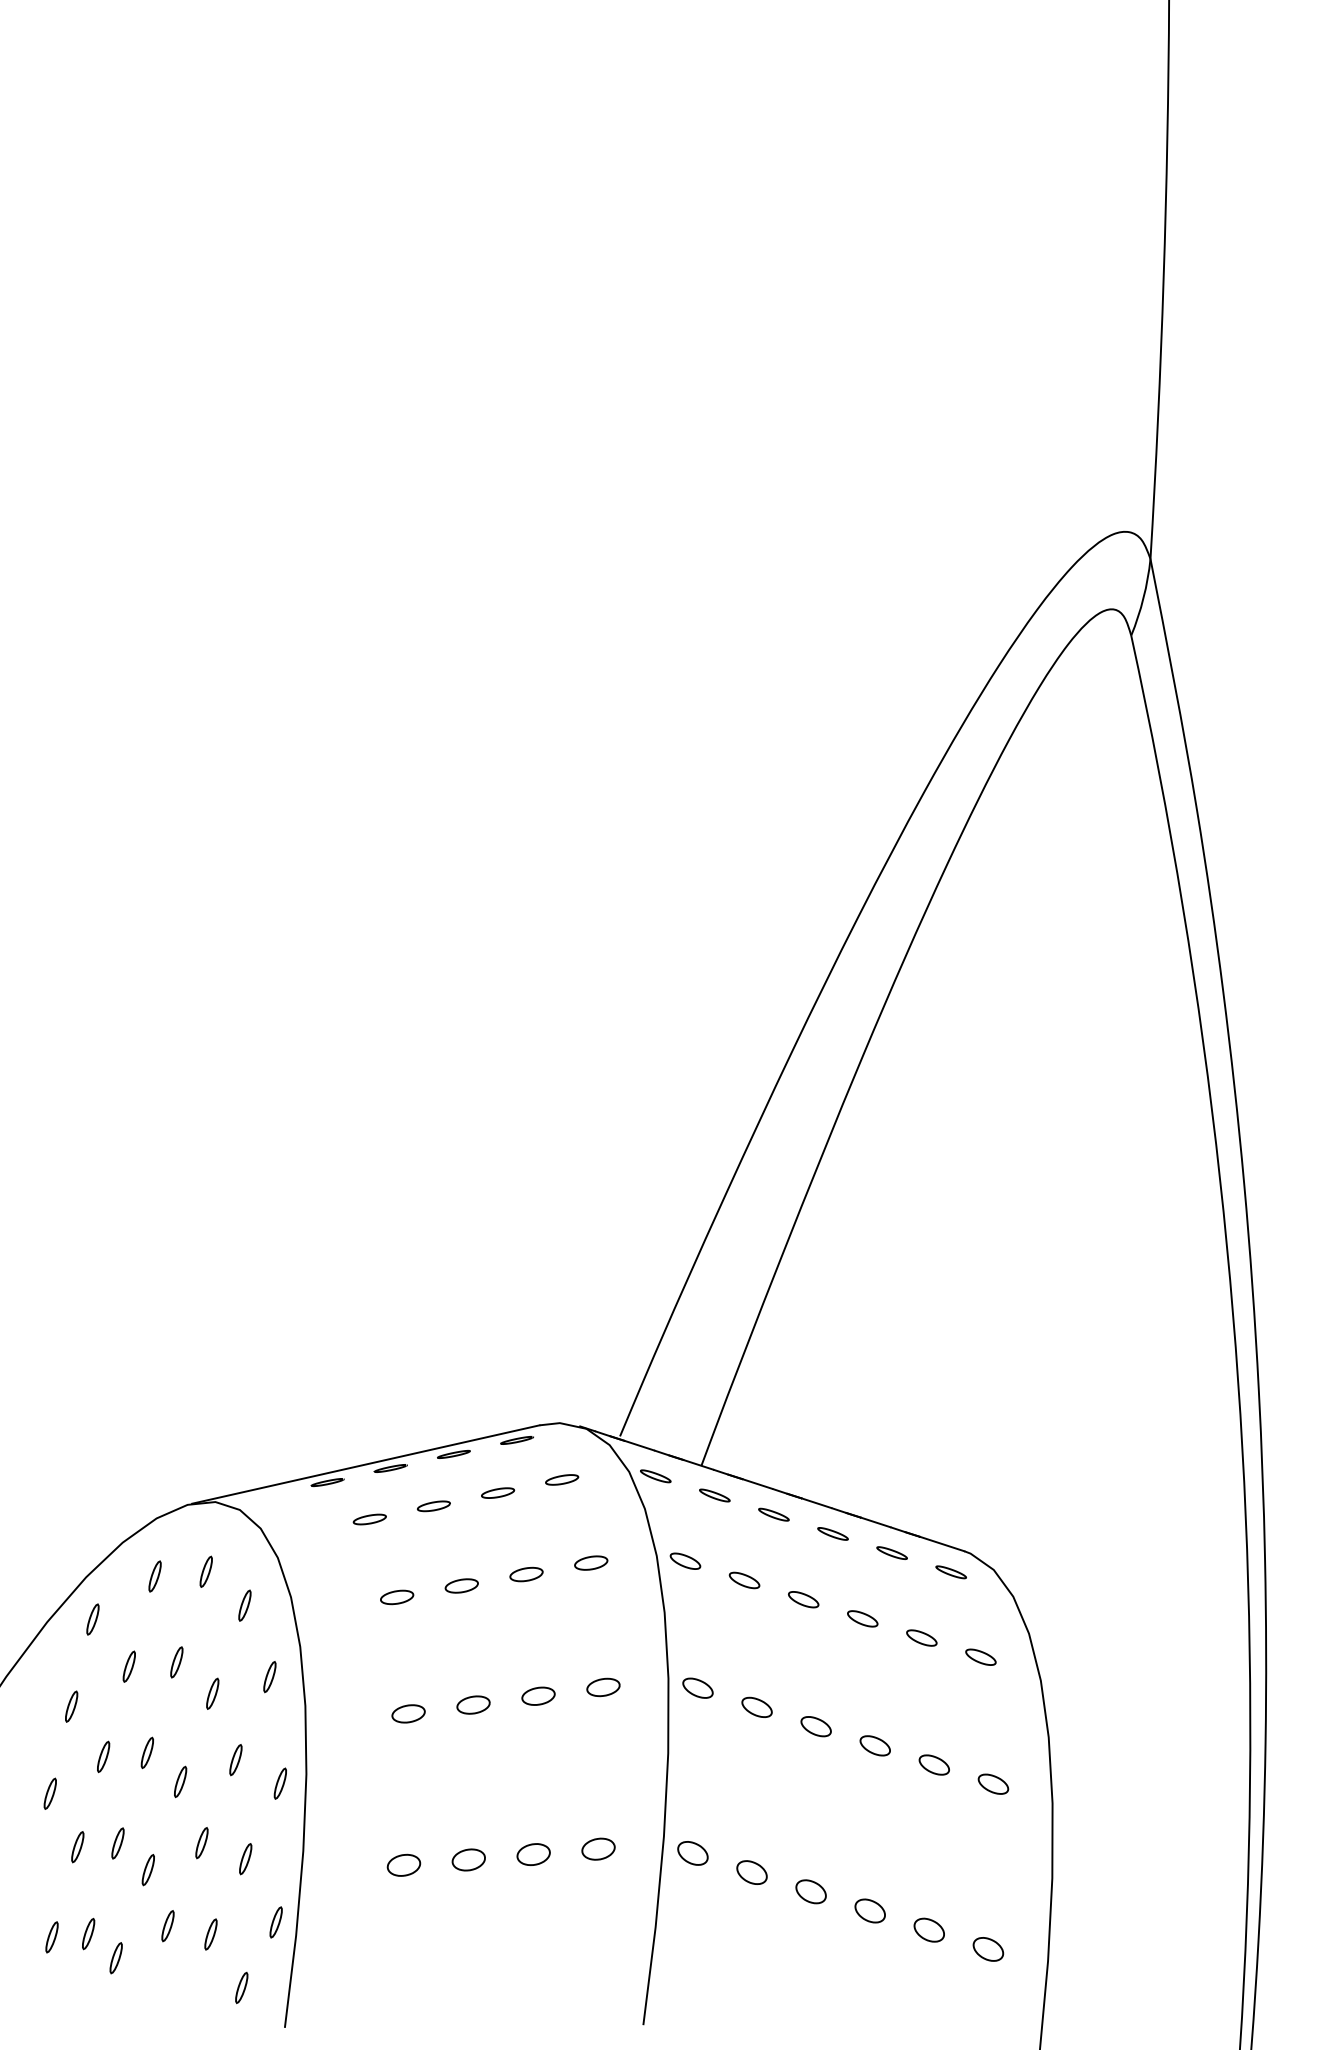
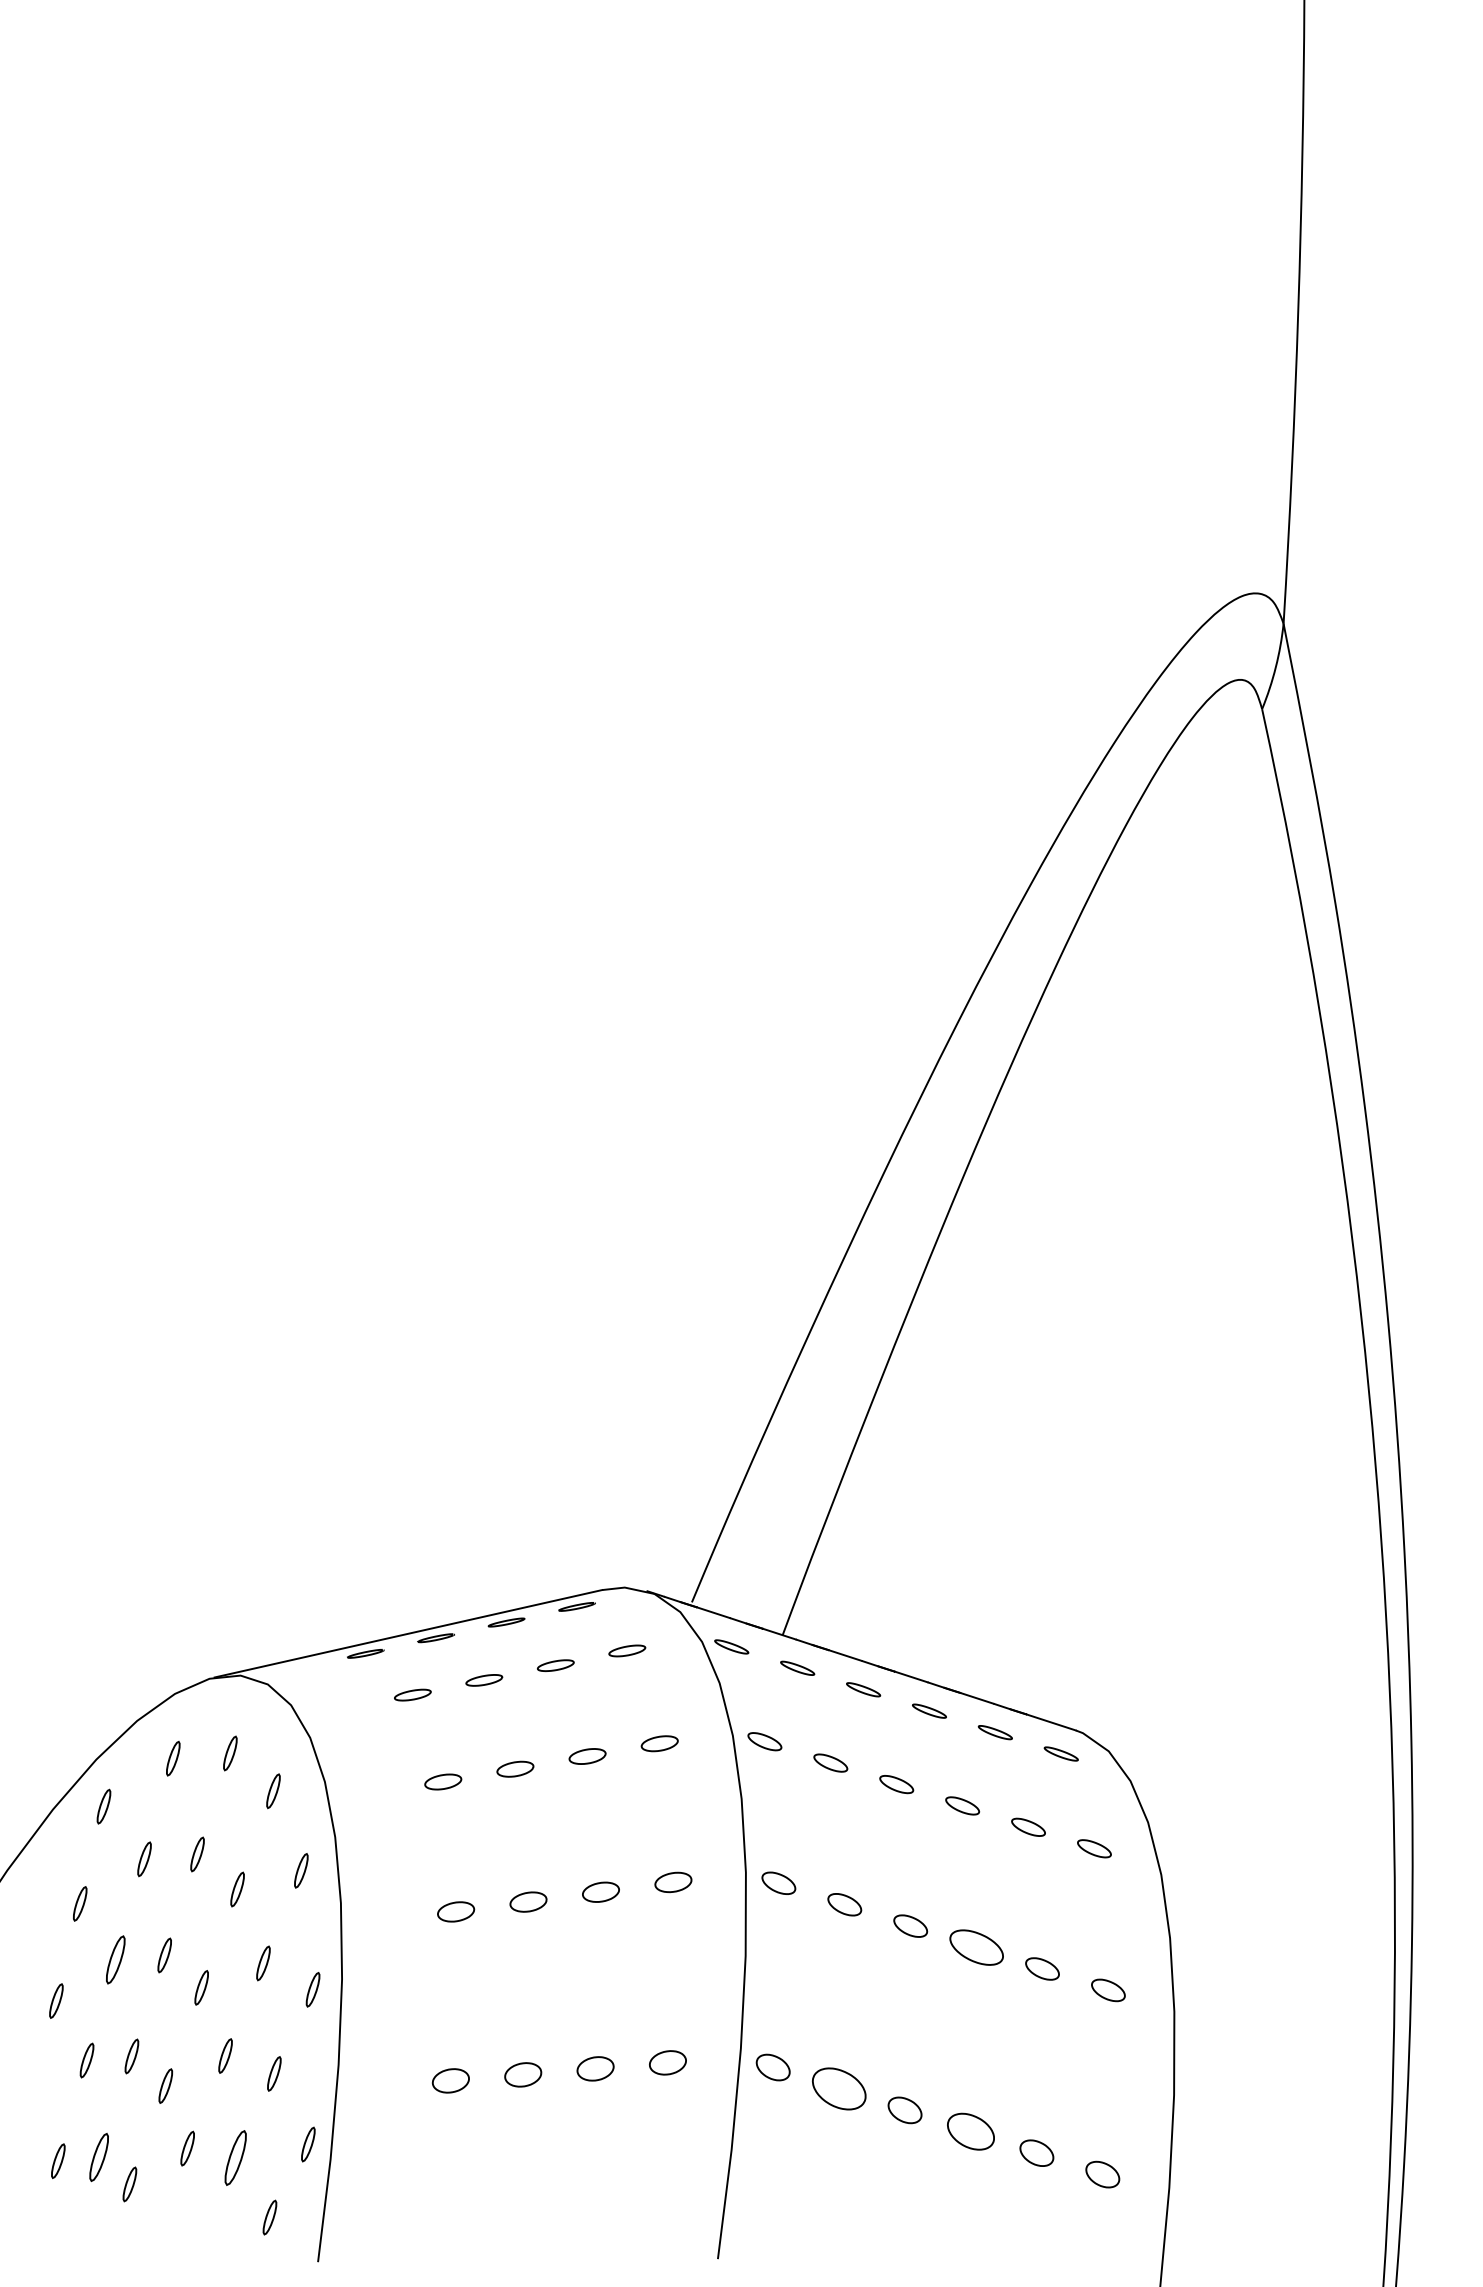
part: (875, 1745) -> (976, 1947), size x1.6
part: (103, 1756) -> (115, 1959), size x1.4
part: (751, 1872) -> (838, 2088), size x1.6
part: (869, 1910) -> (970, 2131), size x1.4
part: (88, 1934) -> (98, 2157), size x1.4
part: (210, 1934) -> (235, 2157), size x1.6

